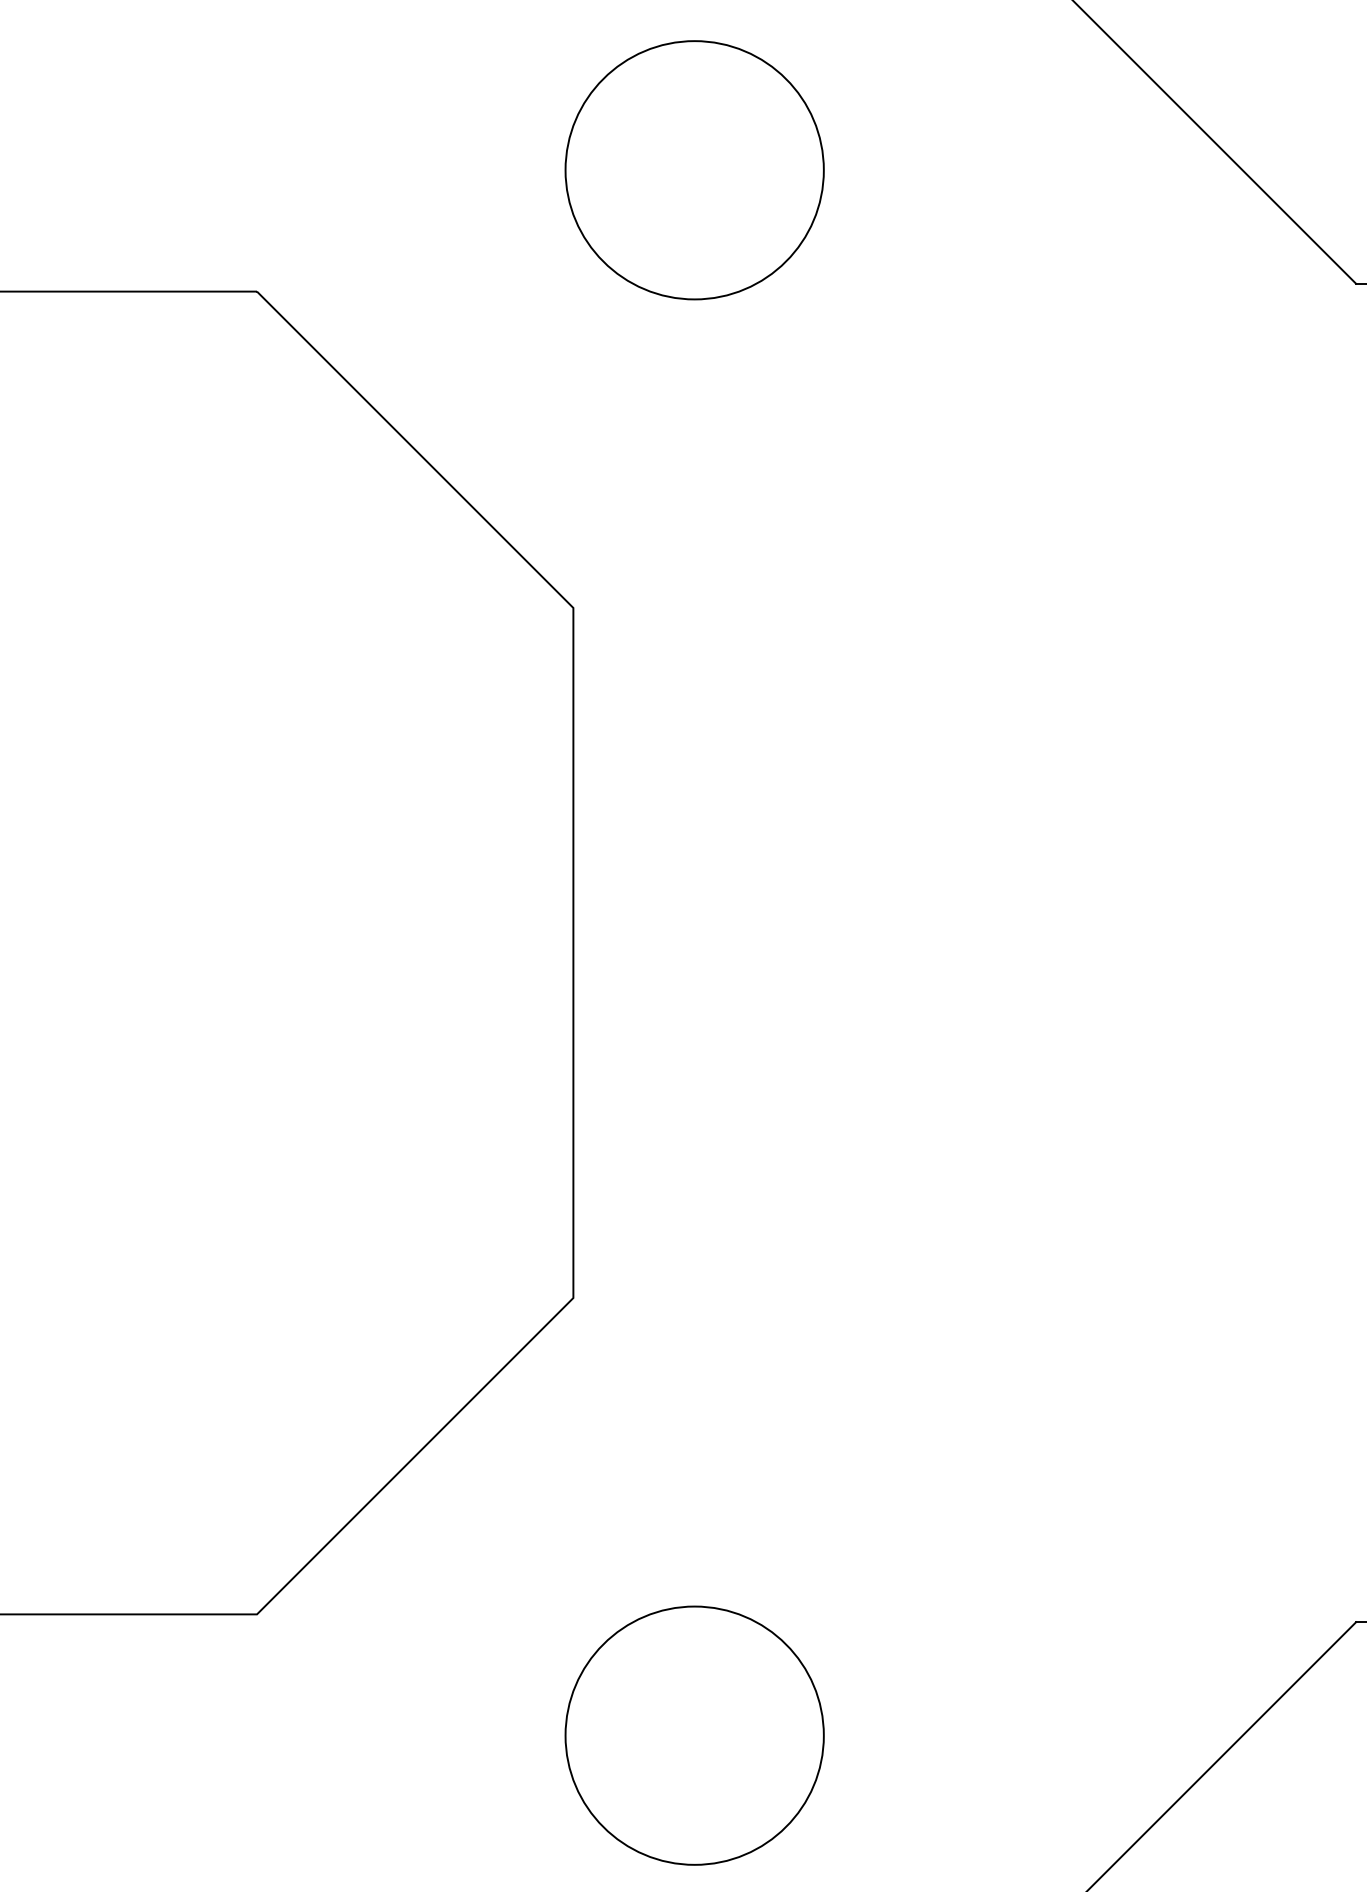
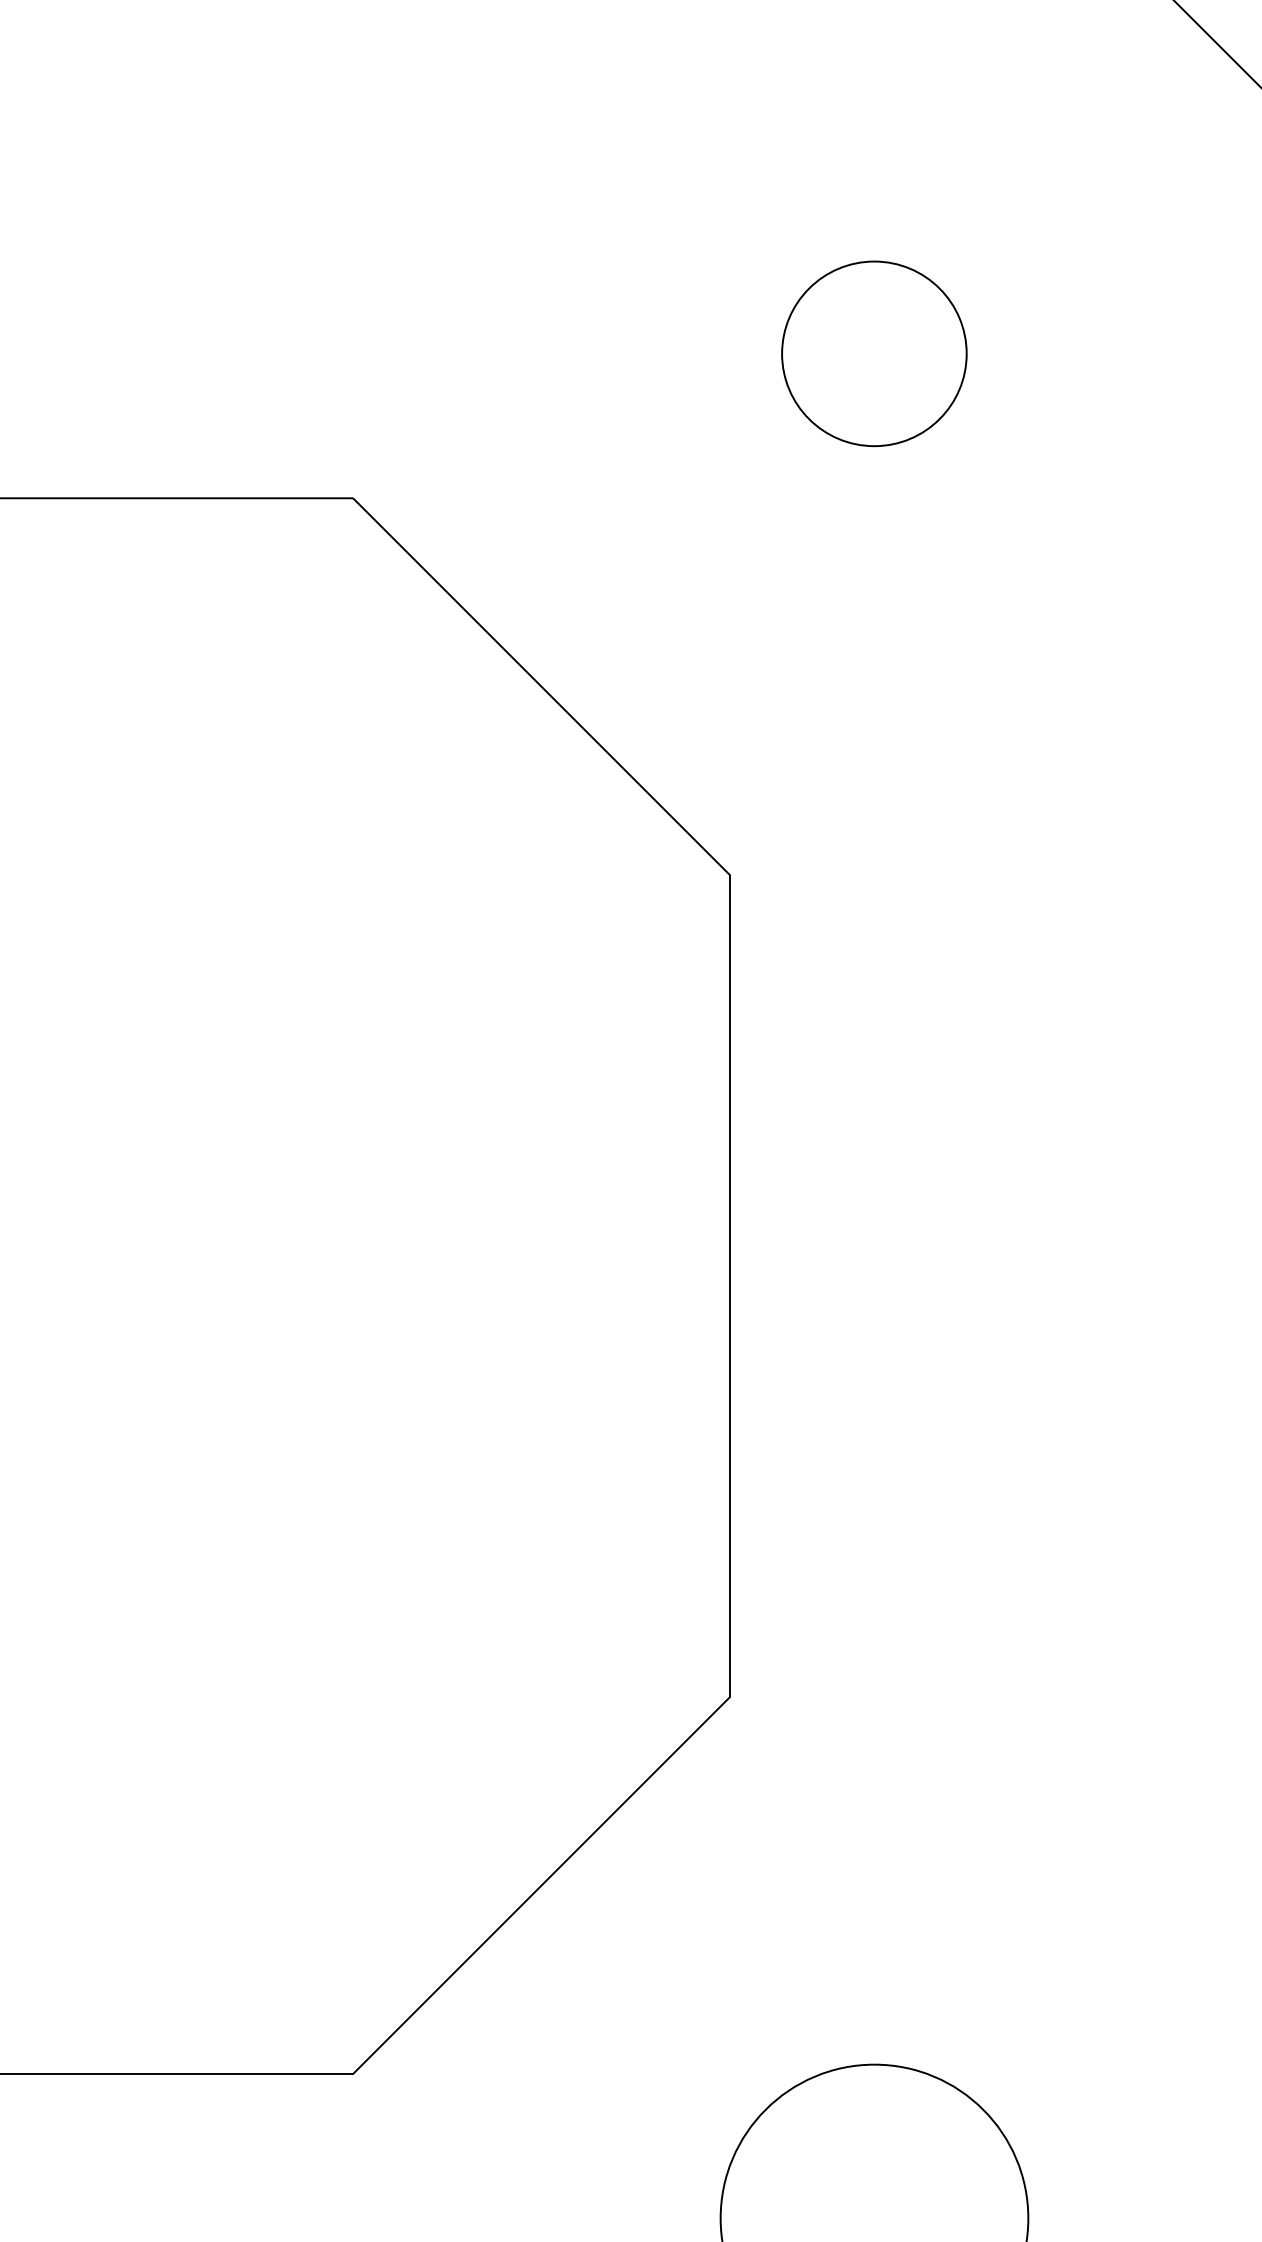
circle: (694, 170) -> (874, 354), size x0.6

